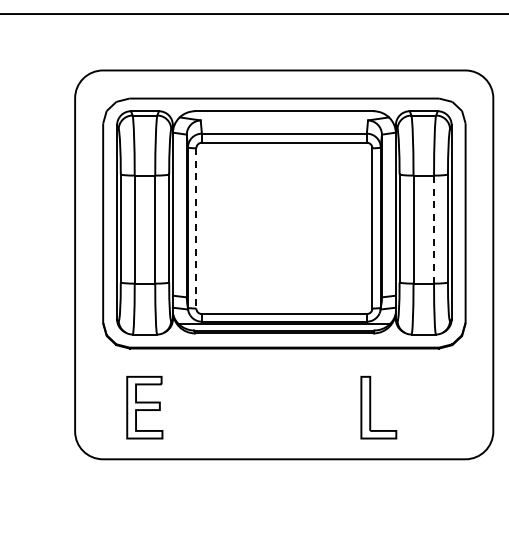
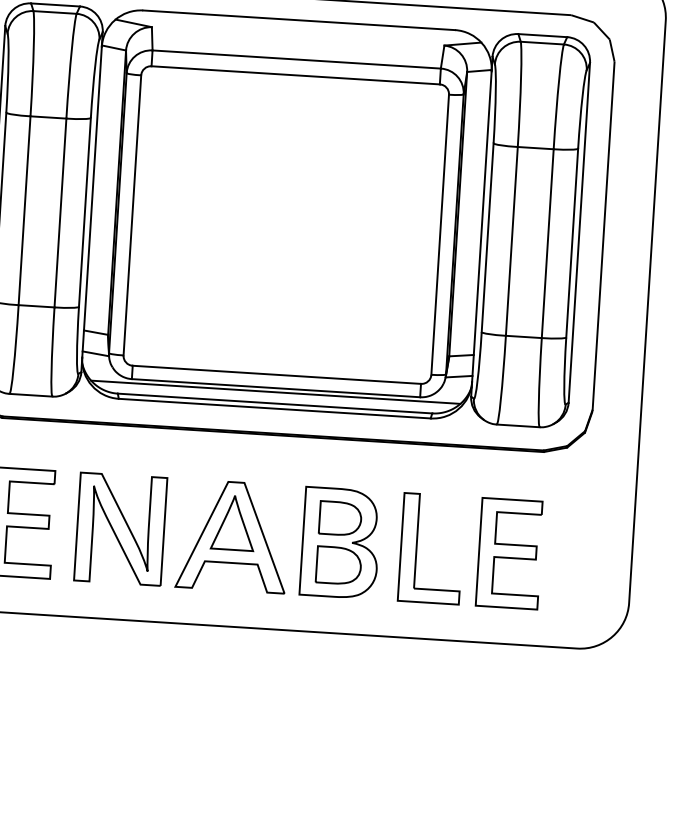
line: (196, 228) -> (132, 215), dashed -> solid
line: (434, 229) -> (548, 243), dashed -> solid
part: (262, 407) -> (228, 535), added
part: (423, 407) -> (509, 553), added

